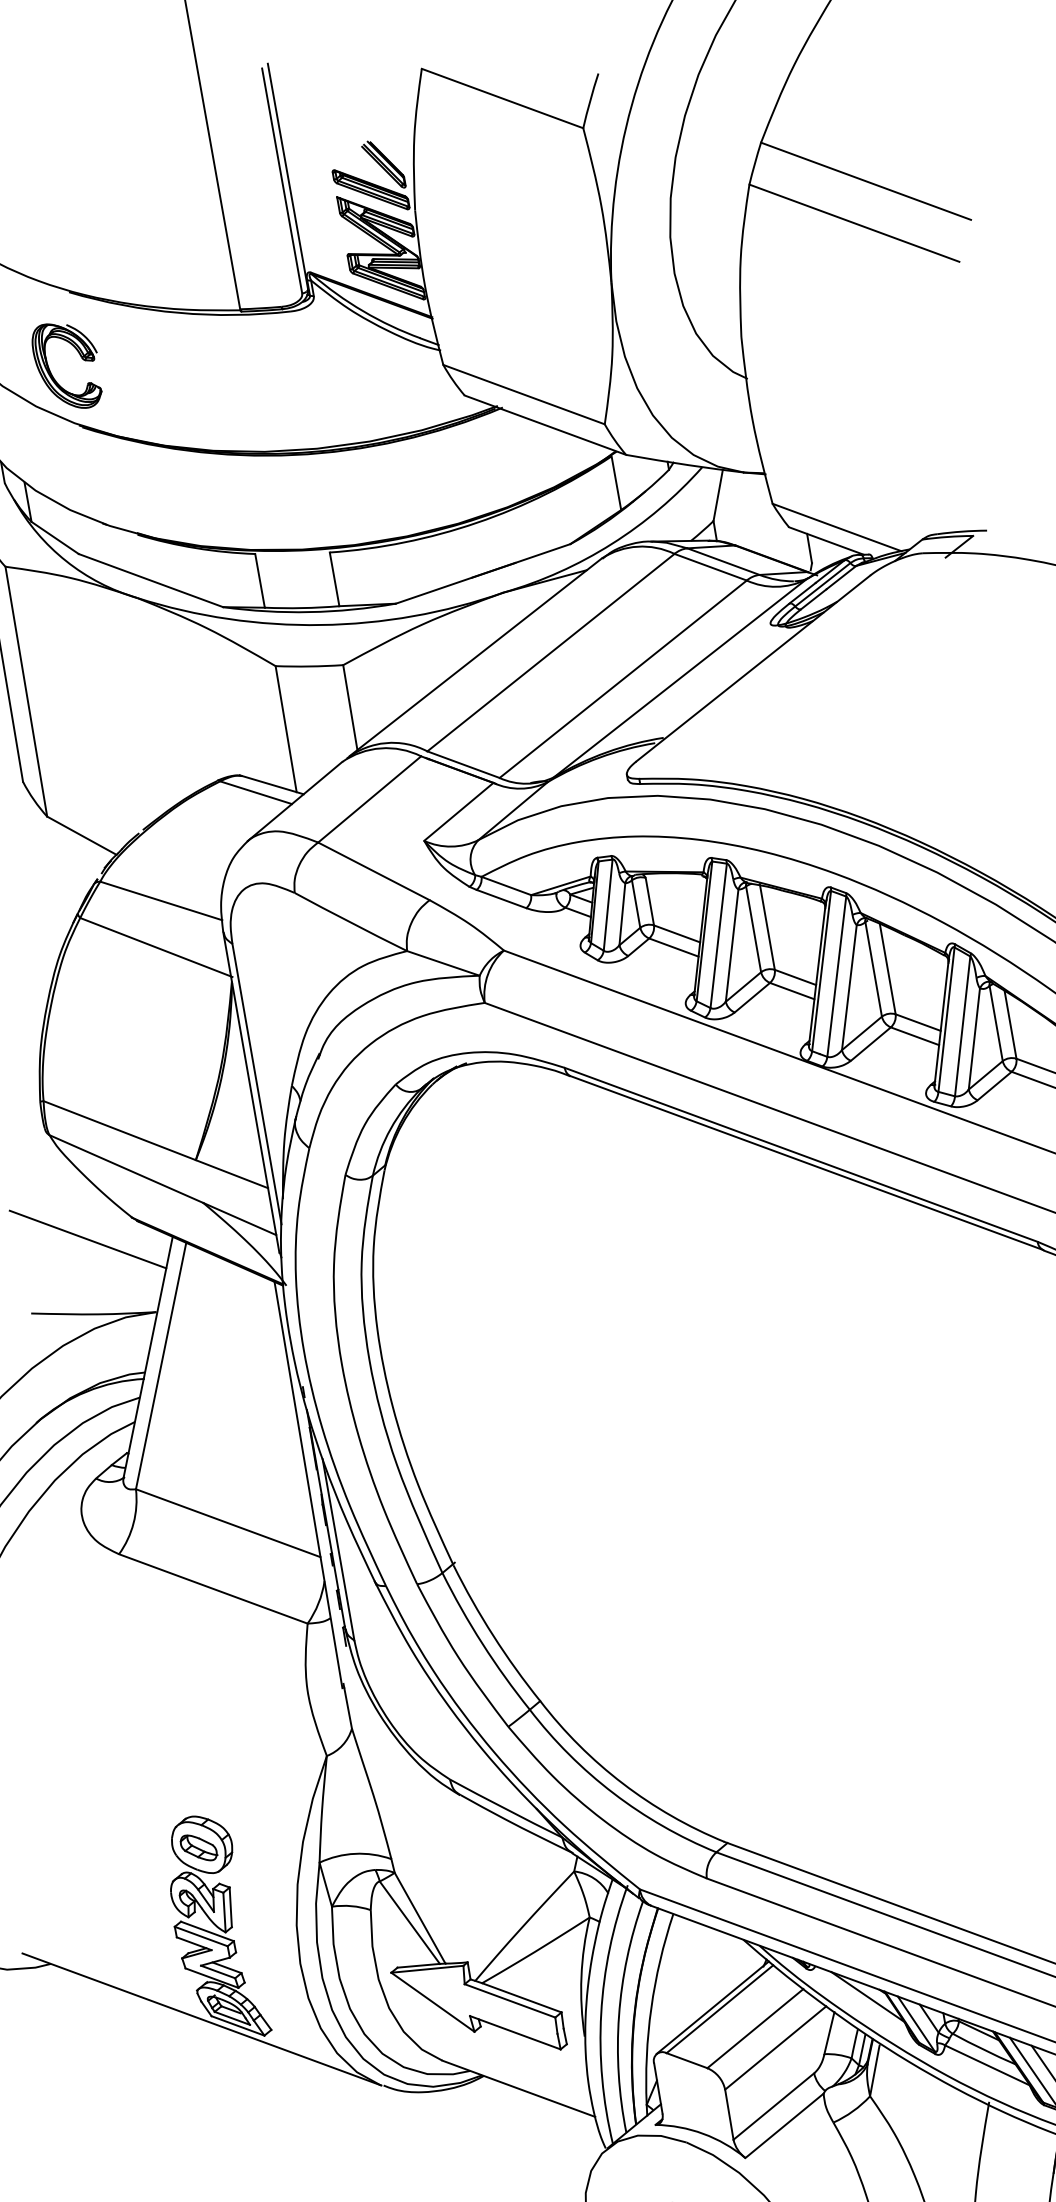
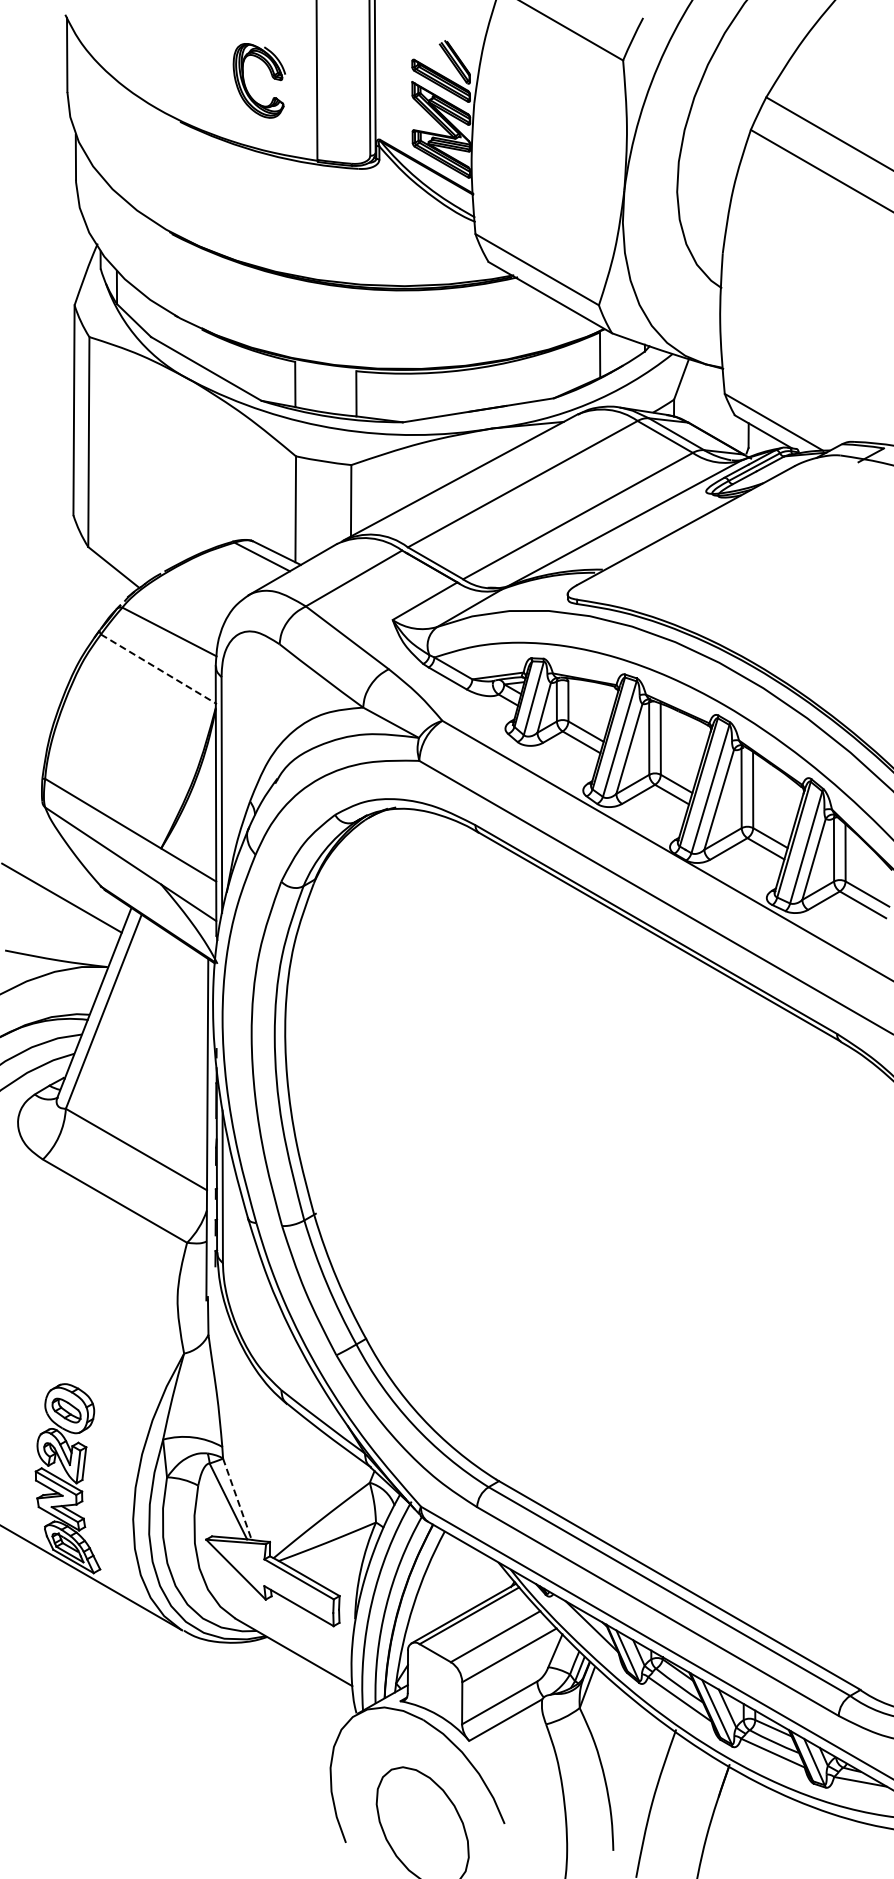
part: (51, 371) -> (245, 83), moved
line: (155, 947) -> (158, 669), solid -> dashed
line: (420, 1918) -> (237, 1499), solid -> dashed

